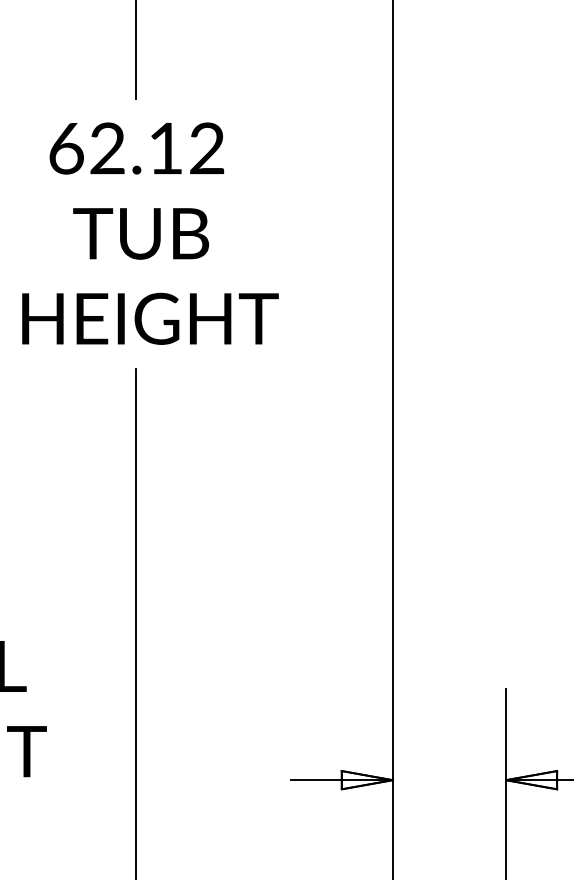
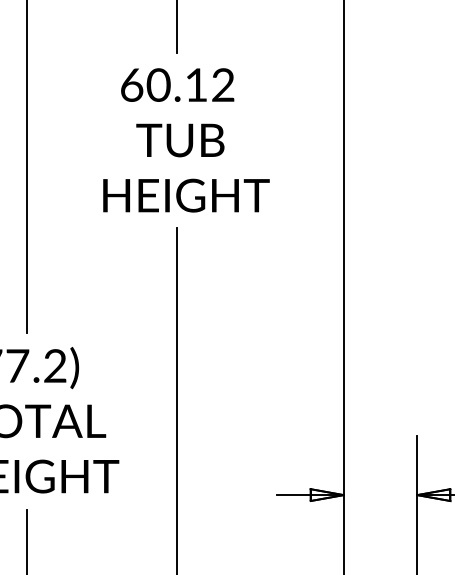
text: (107, 147) -> (158, 84), 62.12 -> 60.12

